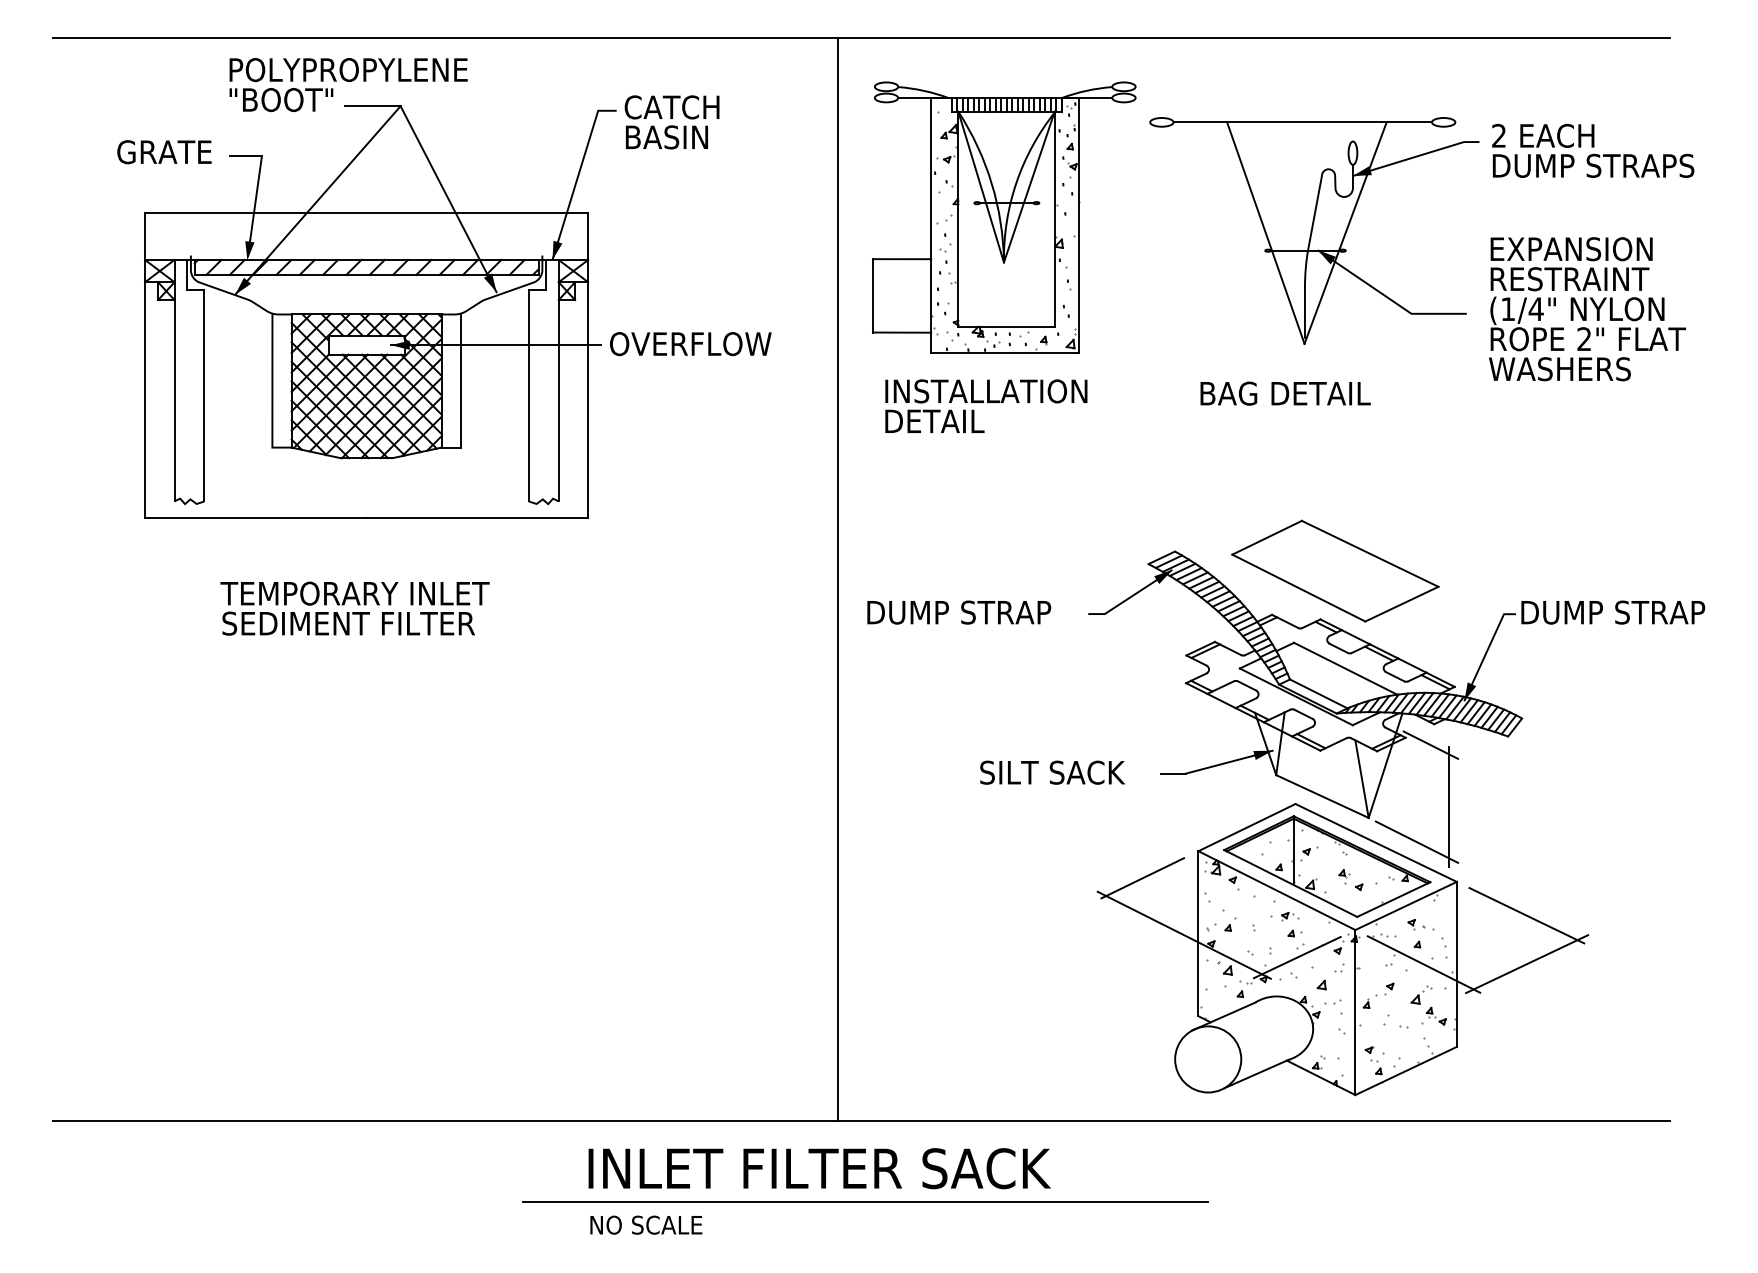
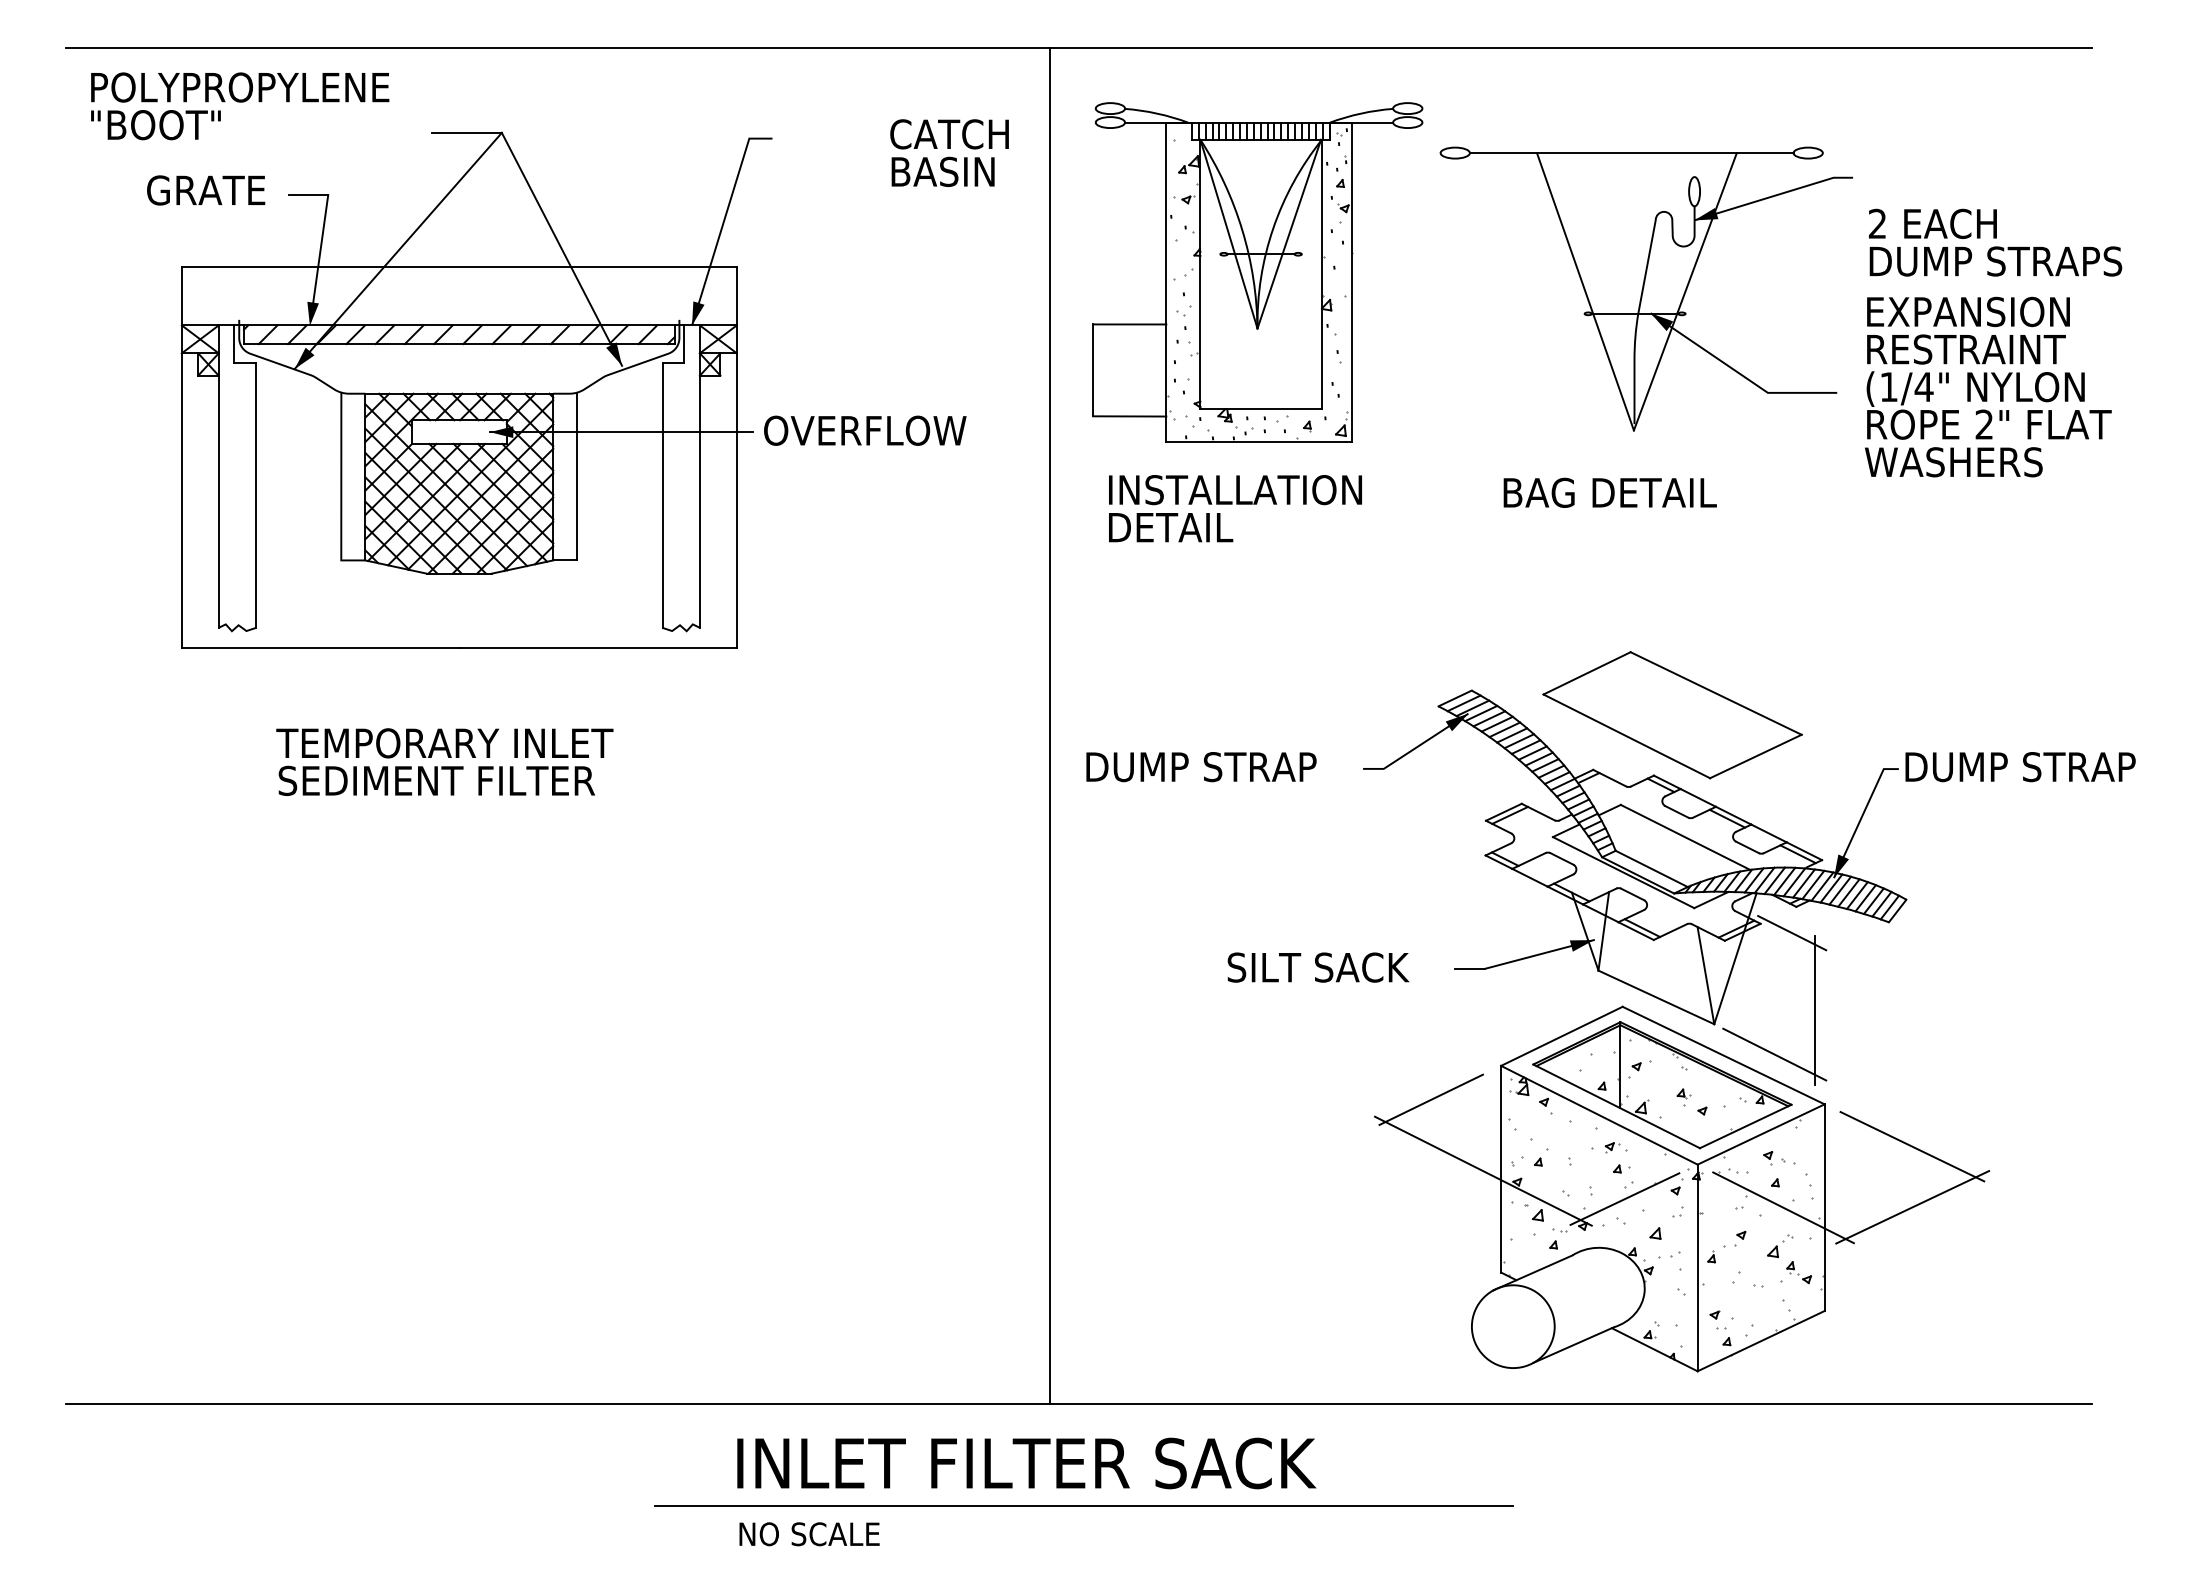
text: (348, 85) -> (239, 106), moved
text: (671, 122) -> (948, 153), moved
text: (1593, 150) -> (1995, 242), moved

